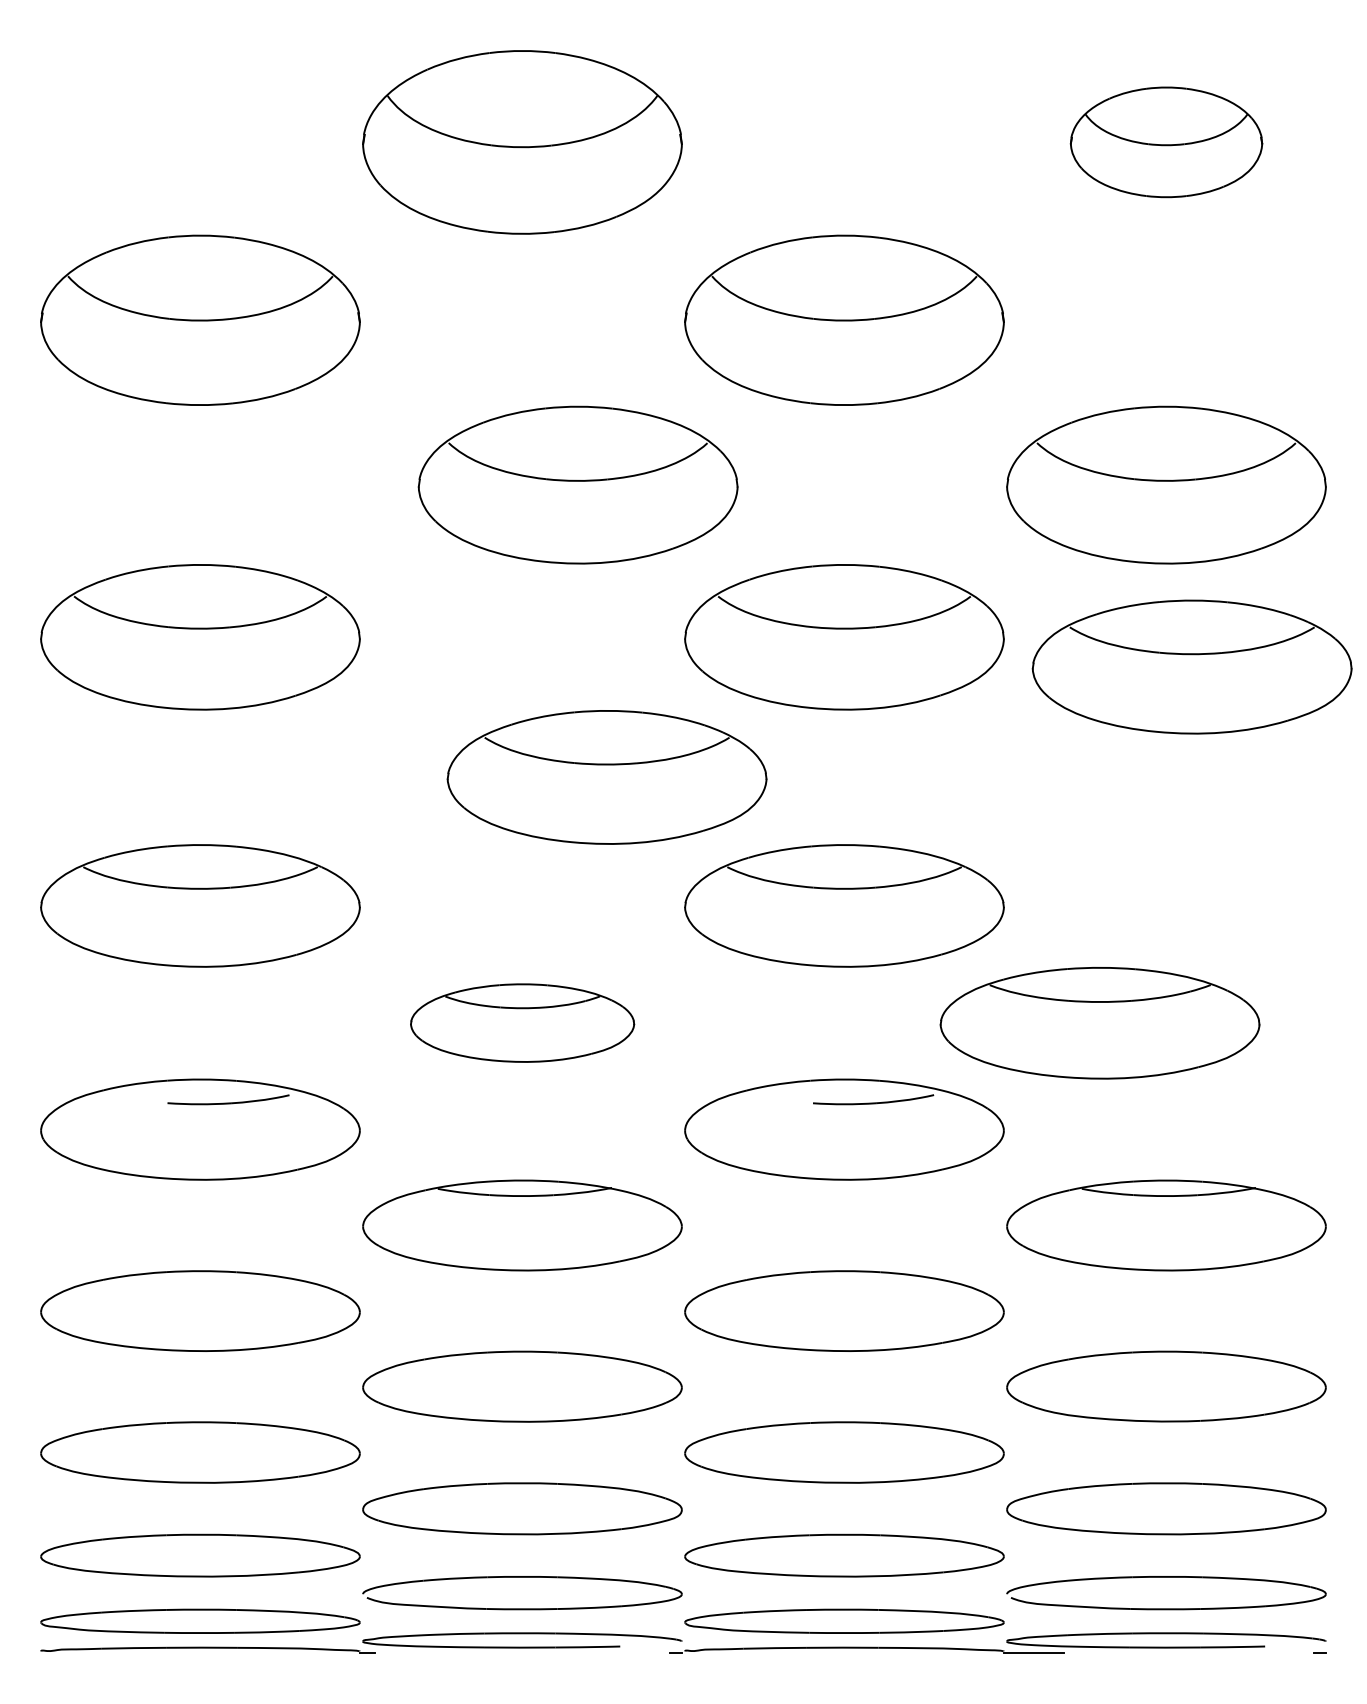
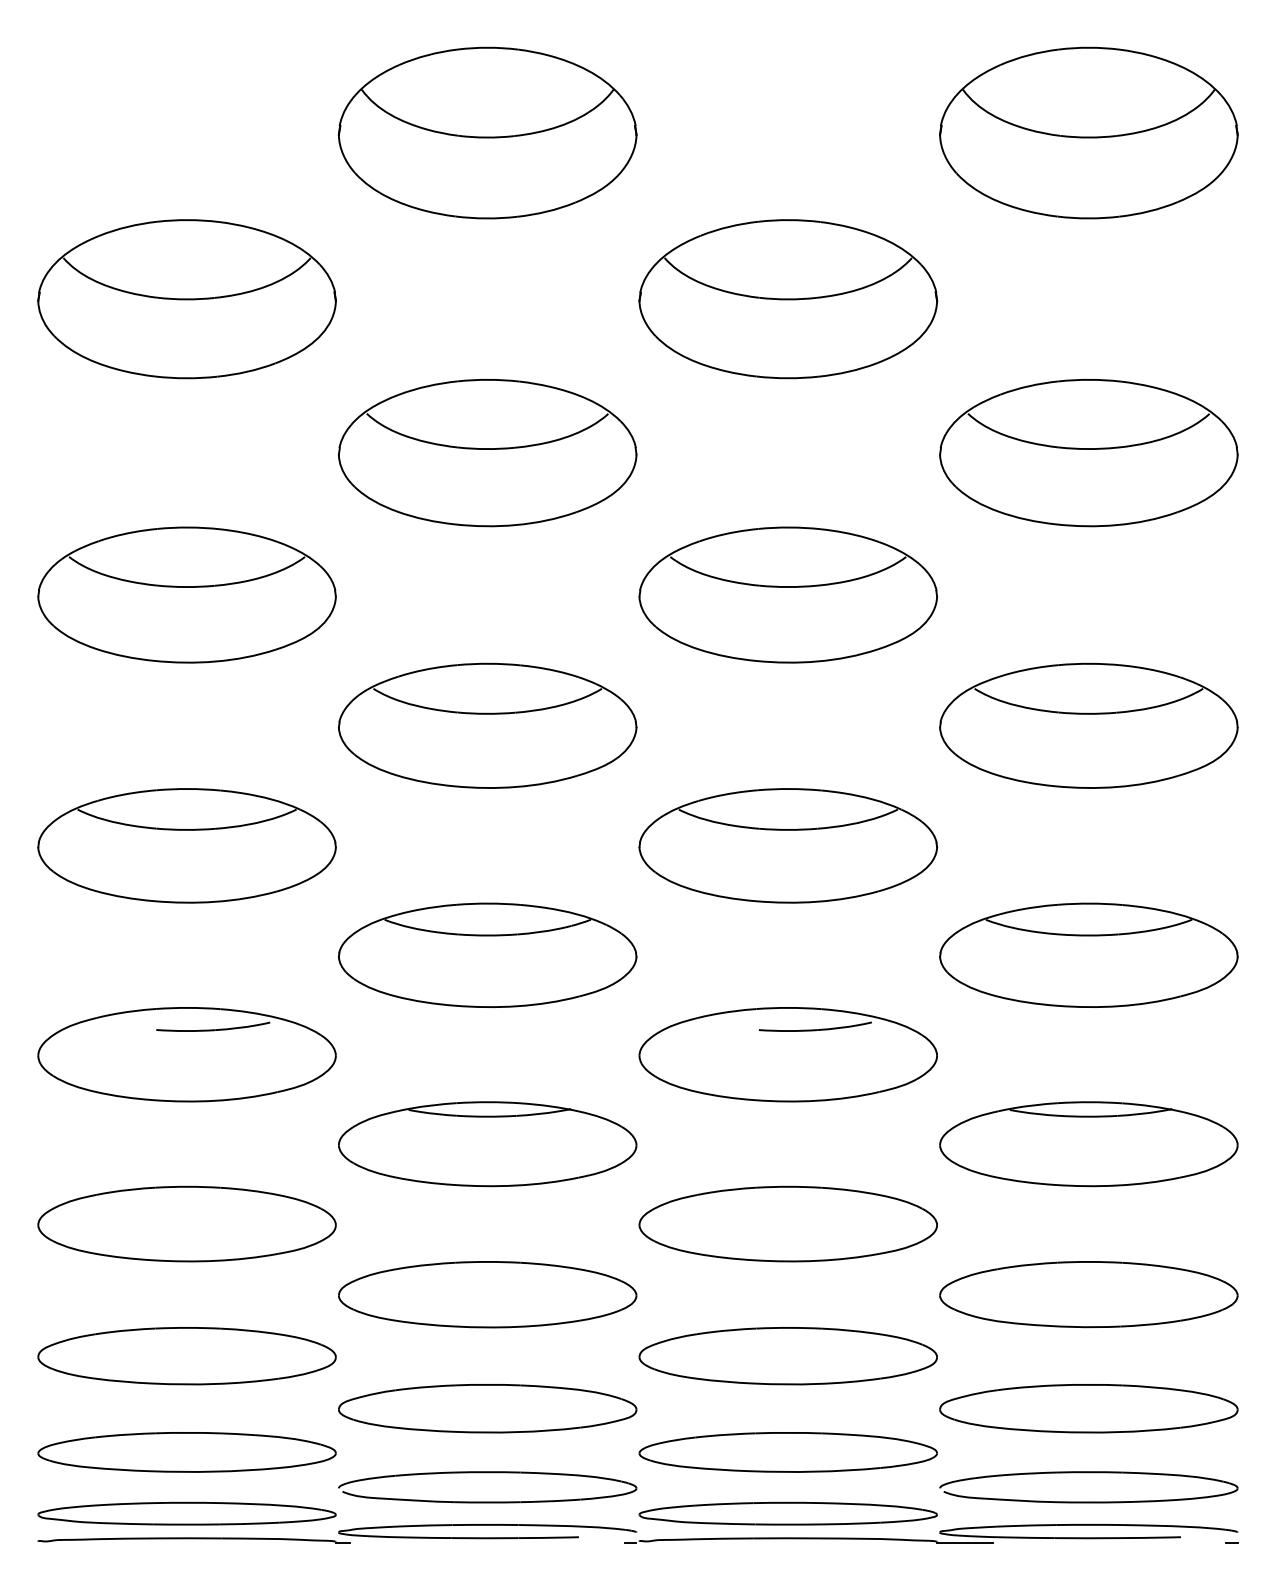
part: (1166, 141) -> (1088, 132), size x1.67
part: (577, 485) -> (487, 453), moved
part: (1191, 666) -> (1088, 725), moved
part: (606, 777) -> (487, 725), moved
part: (522, 1022) -> (487, 954), size x1.43
part: (1099, 1022) -> (1088, 954), moved

